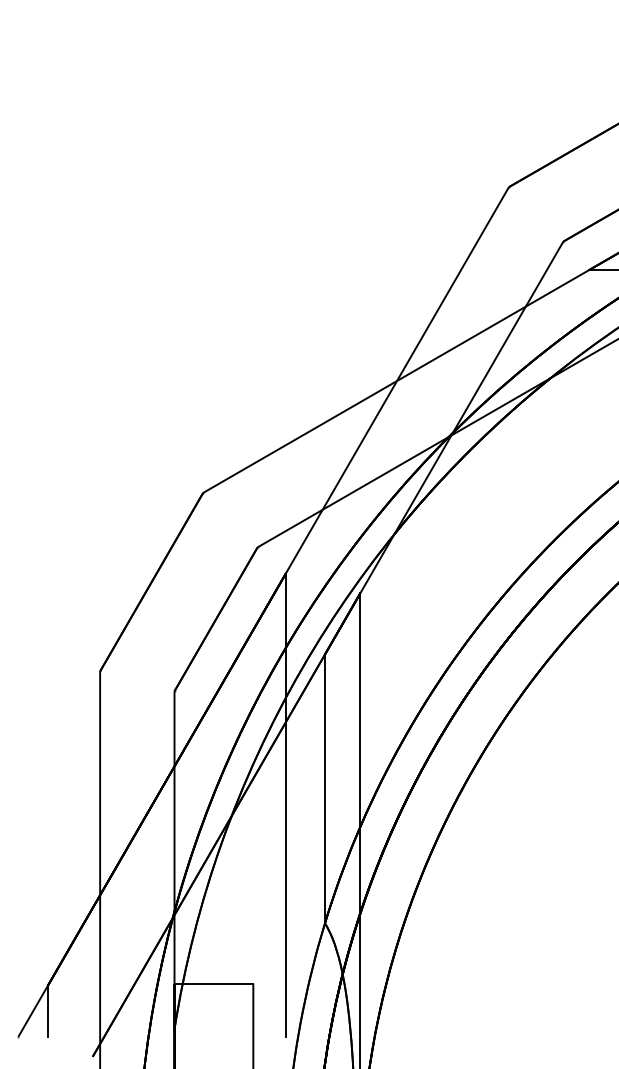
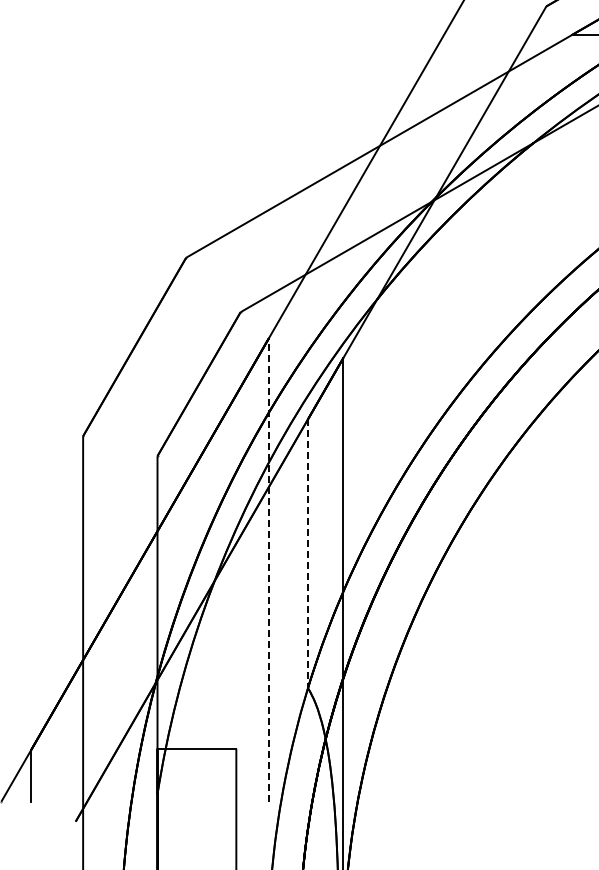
line: (324, 789) -> (307, 554), solid -> dashed
line: (286, 805) -> (269, 570), solid -> dashed

